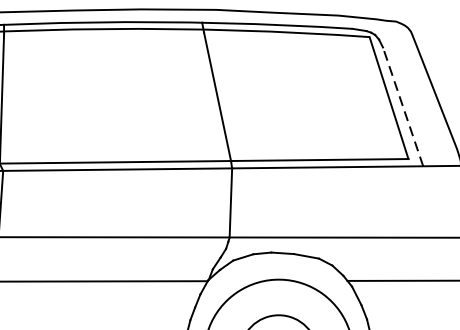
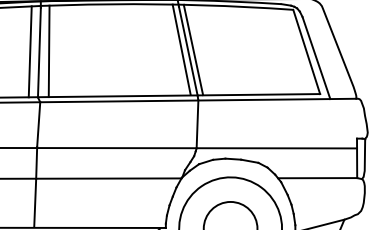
line: (207, 94) -> (181, 49), added
line: (225, 94) -> (193, 49), added
line: (15, 97) -> (48, 51), added
line: (403, 106) -> (316, 57), dashed -> solid

